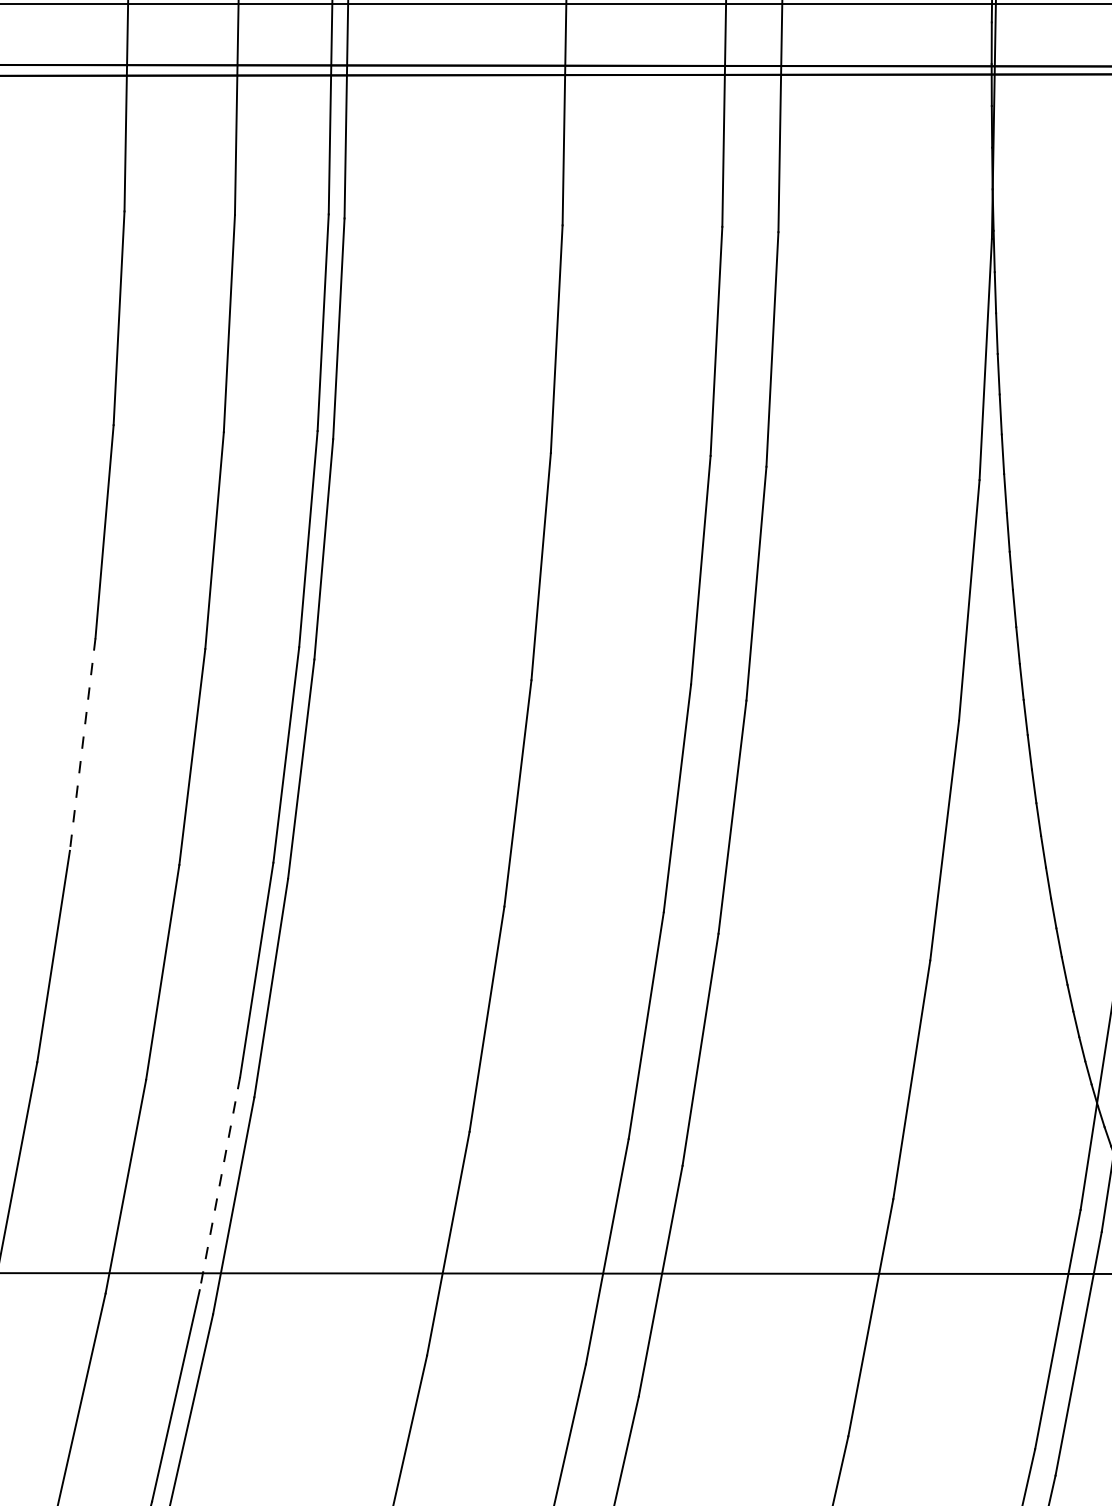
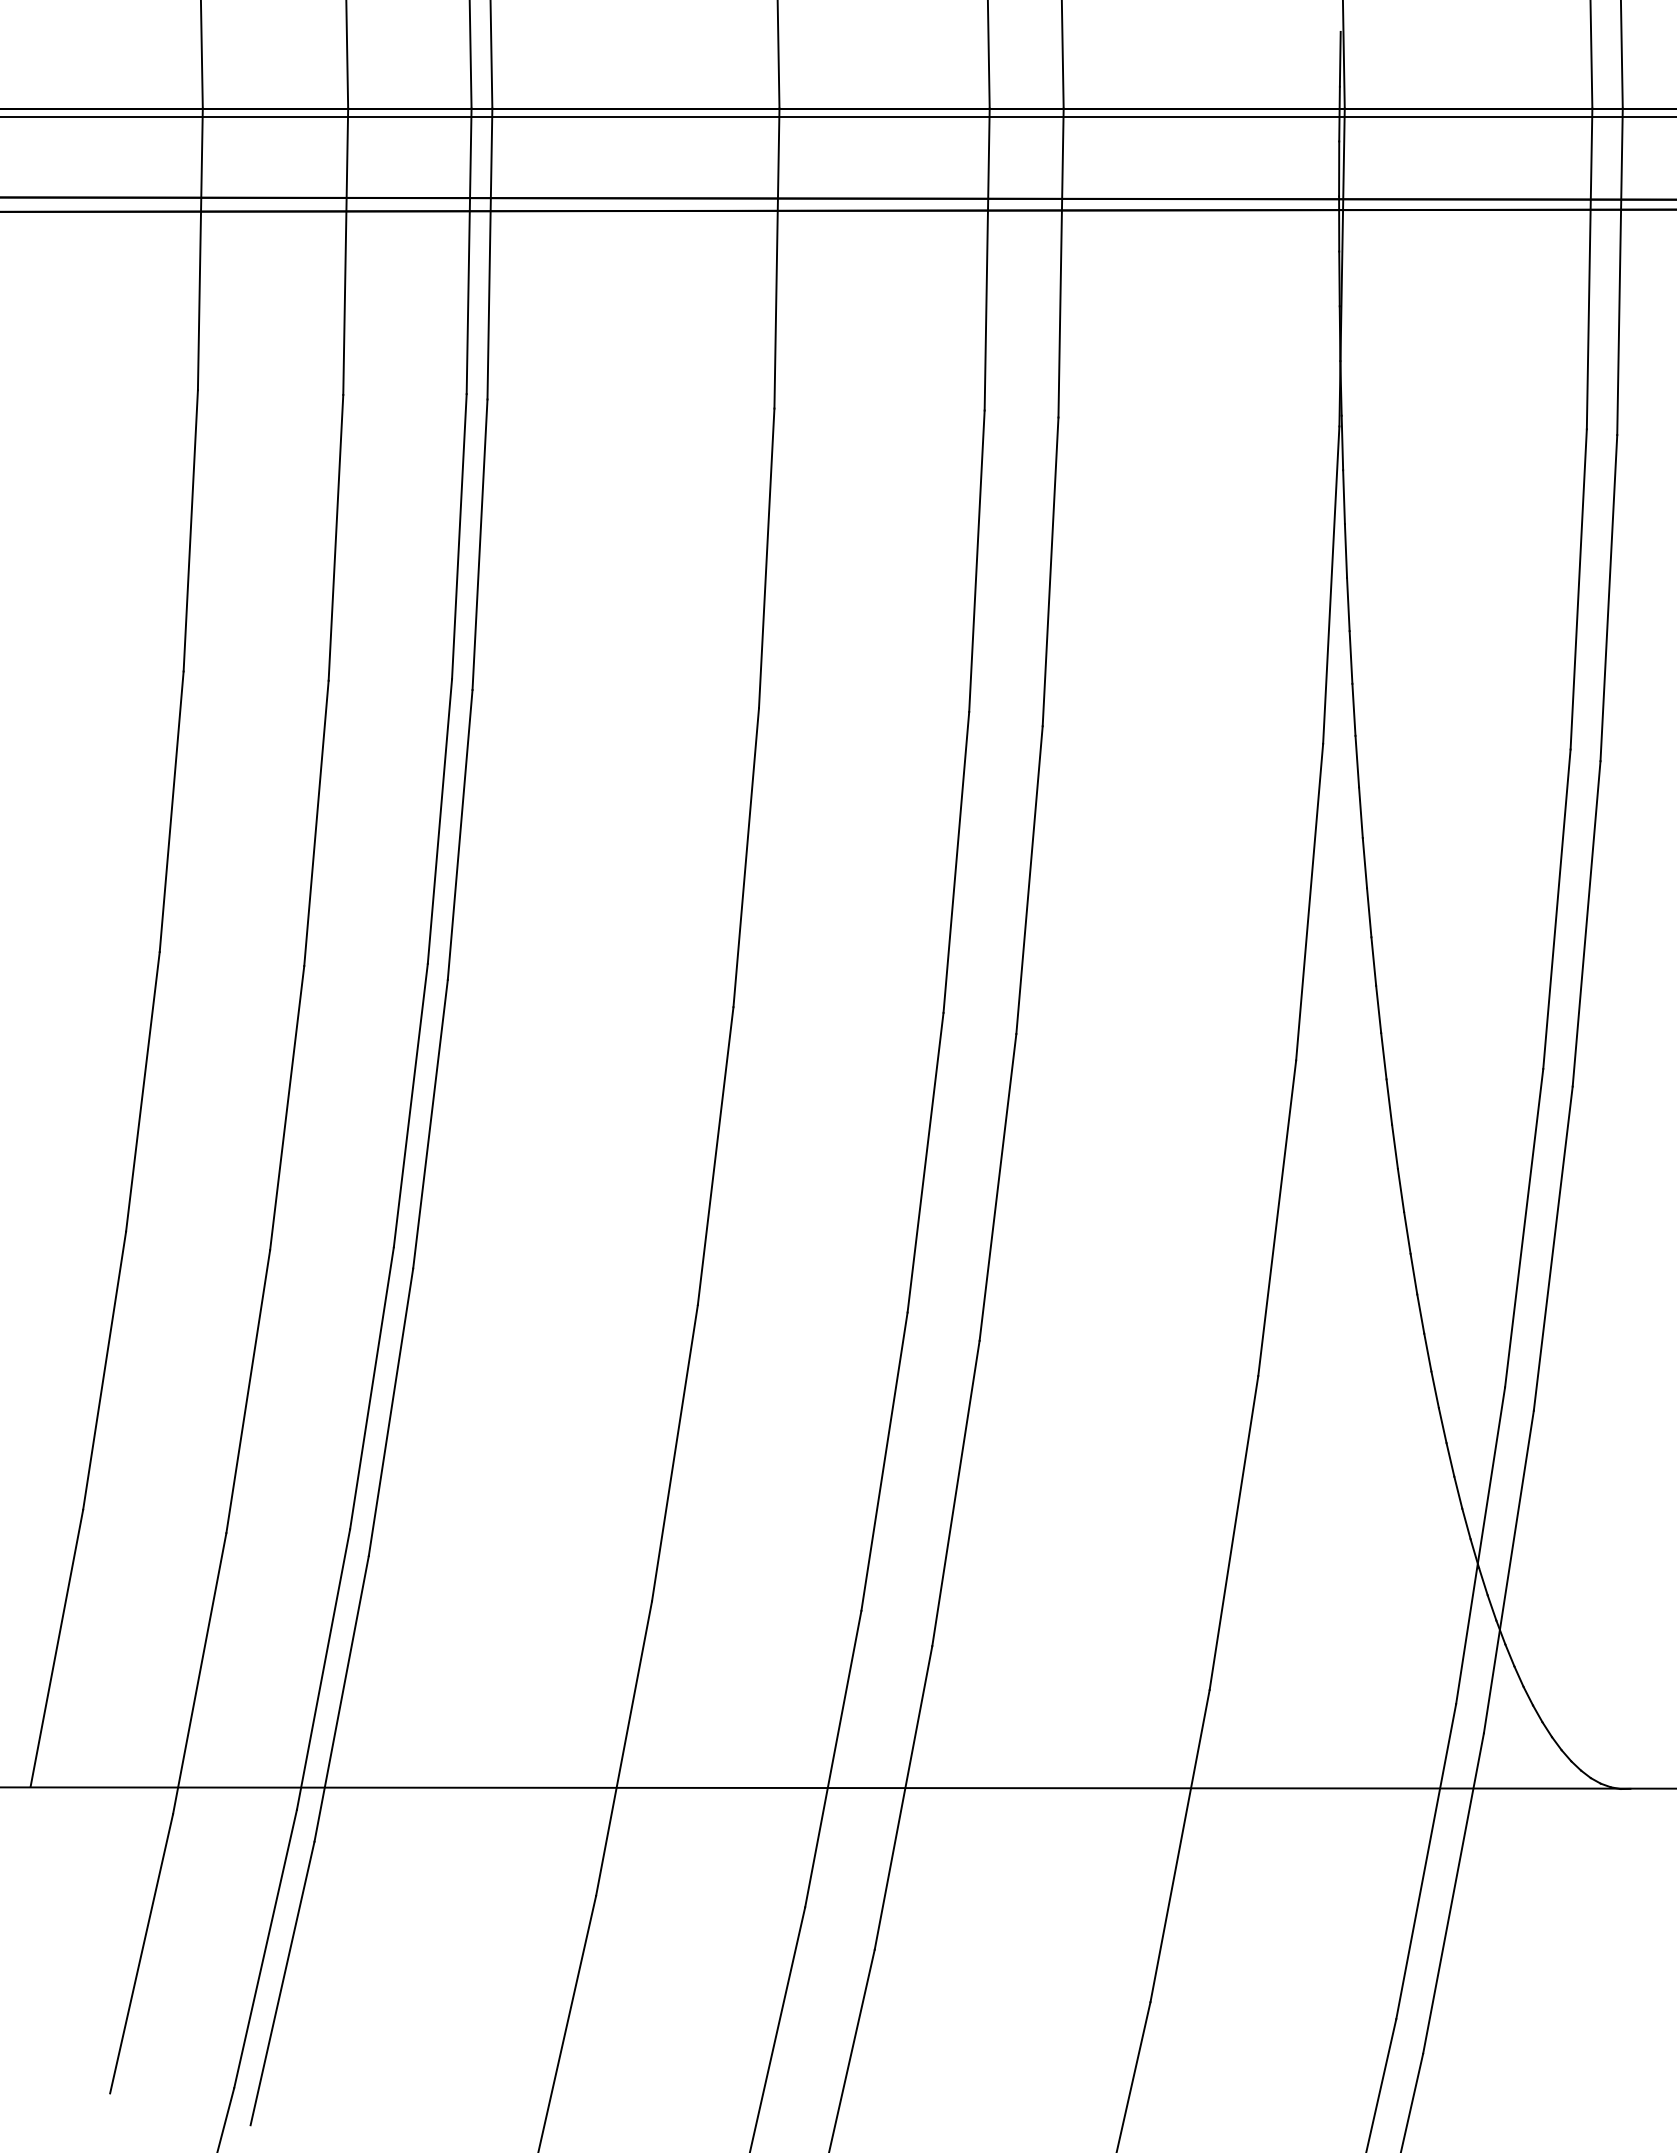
line: (82, 744) -> (142, 1091), dashed -> solid
line: (219, 1183) -> (323, 1669), dashed -> solid

